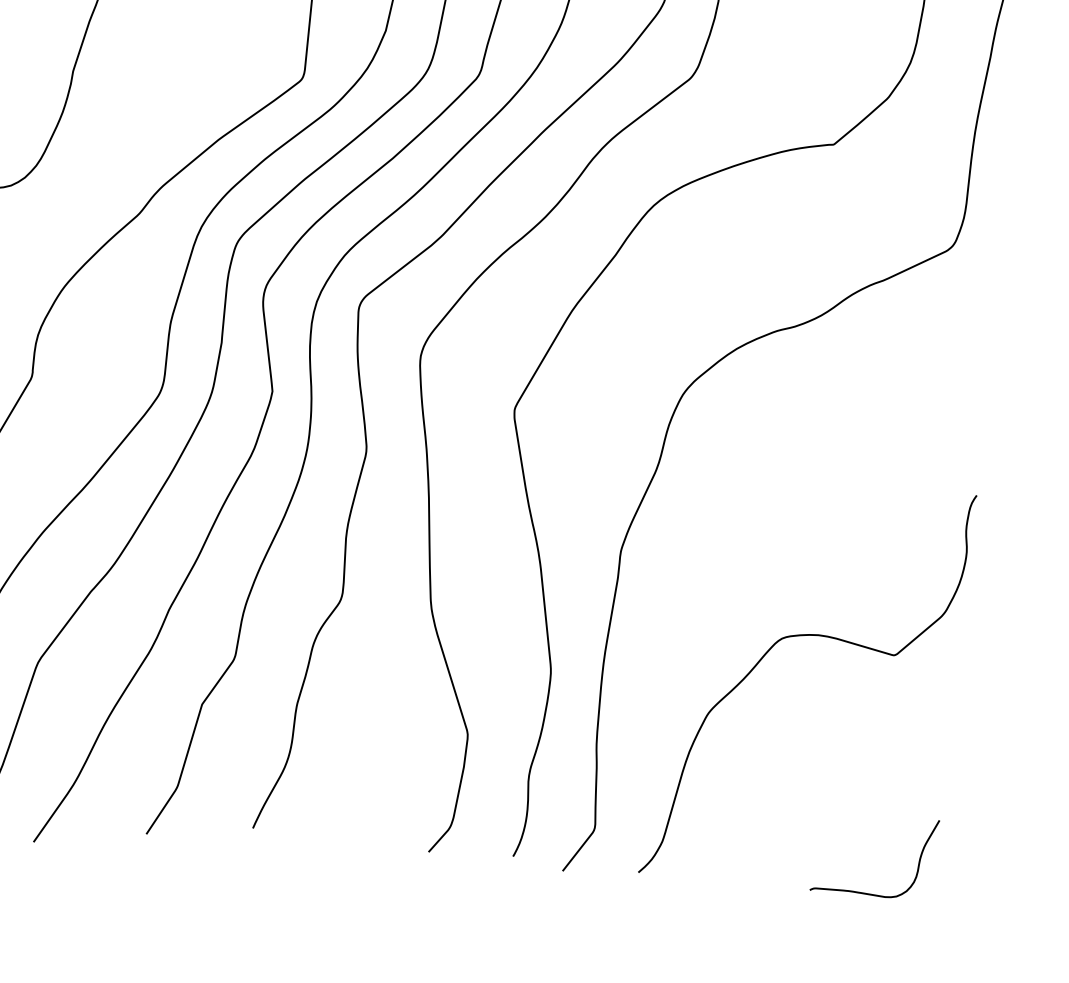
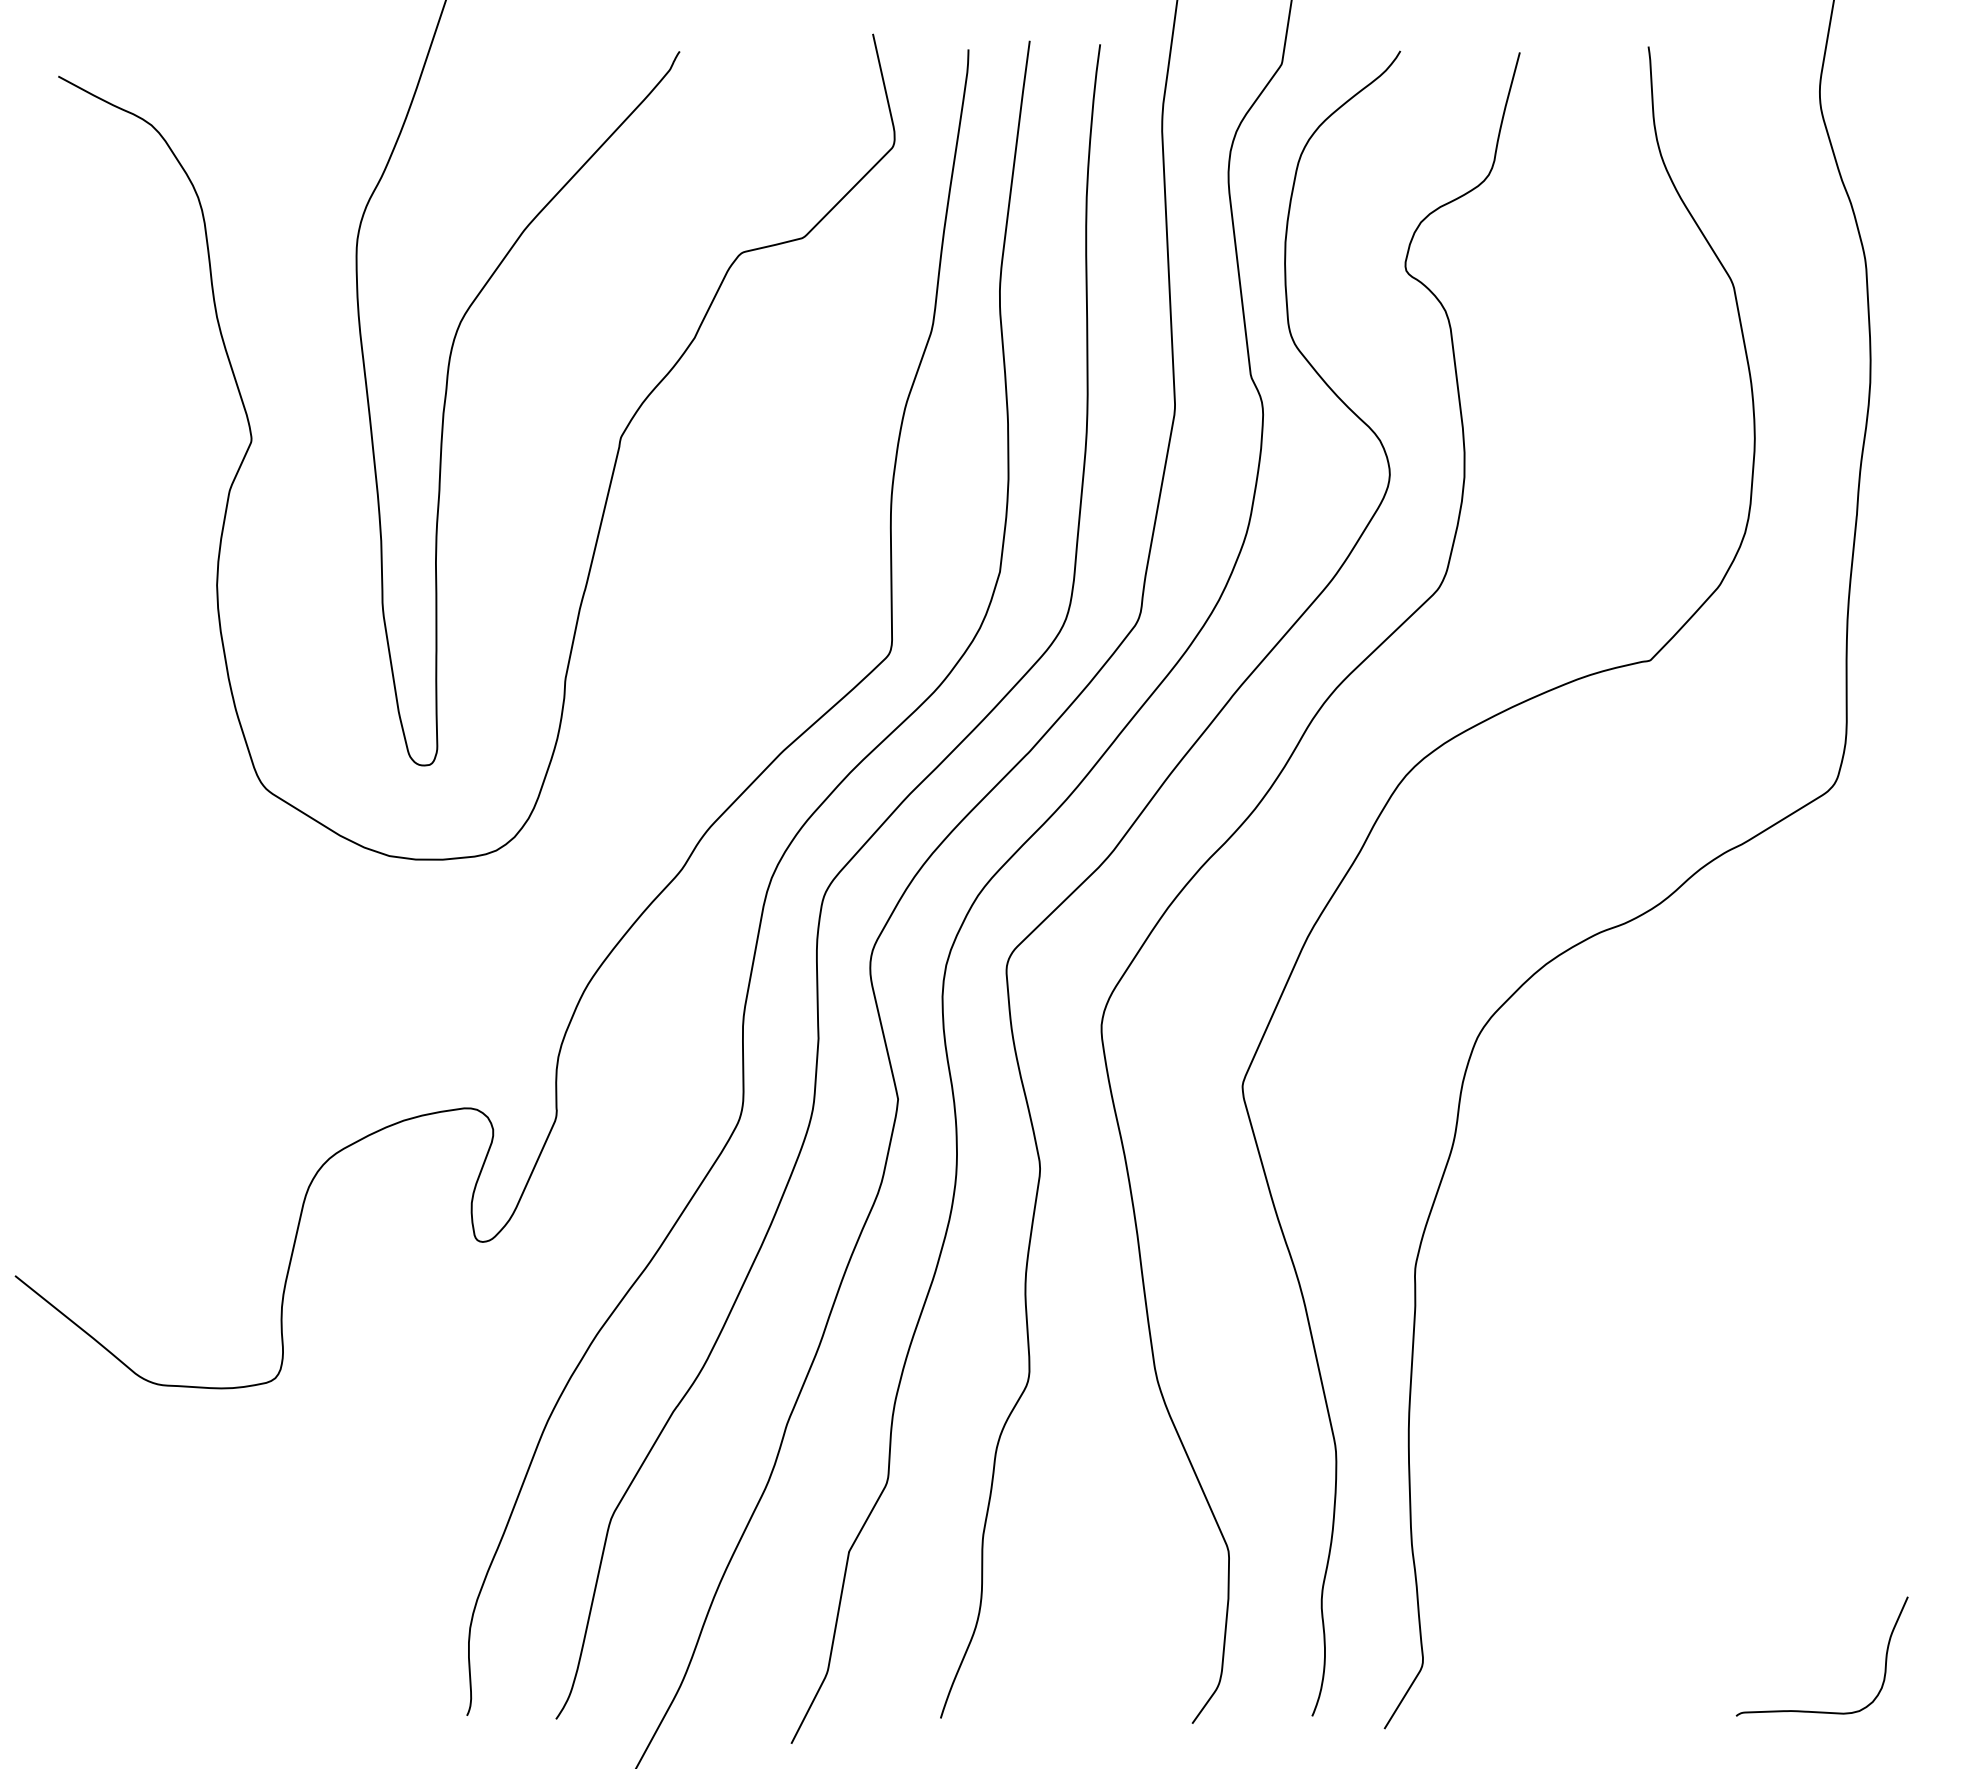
curve: (804, 636) -> (1687, 1358), removed

